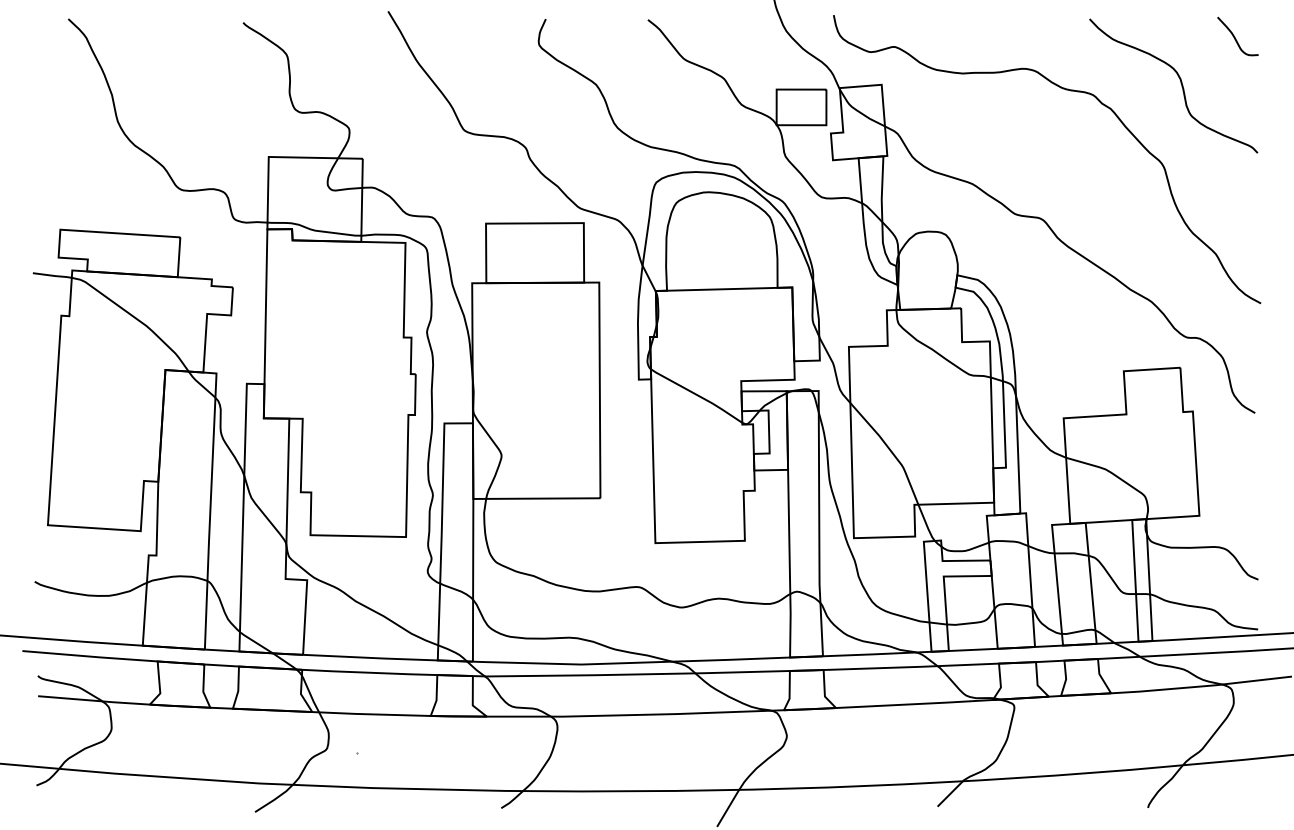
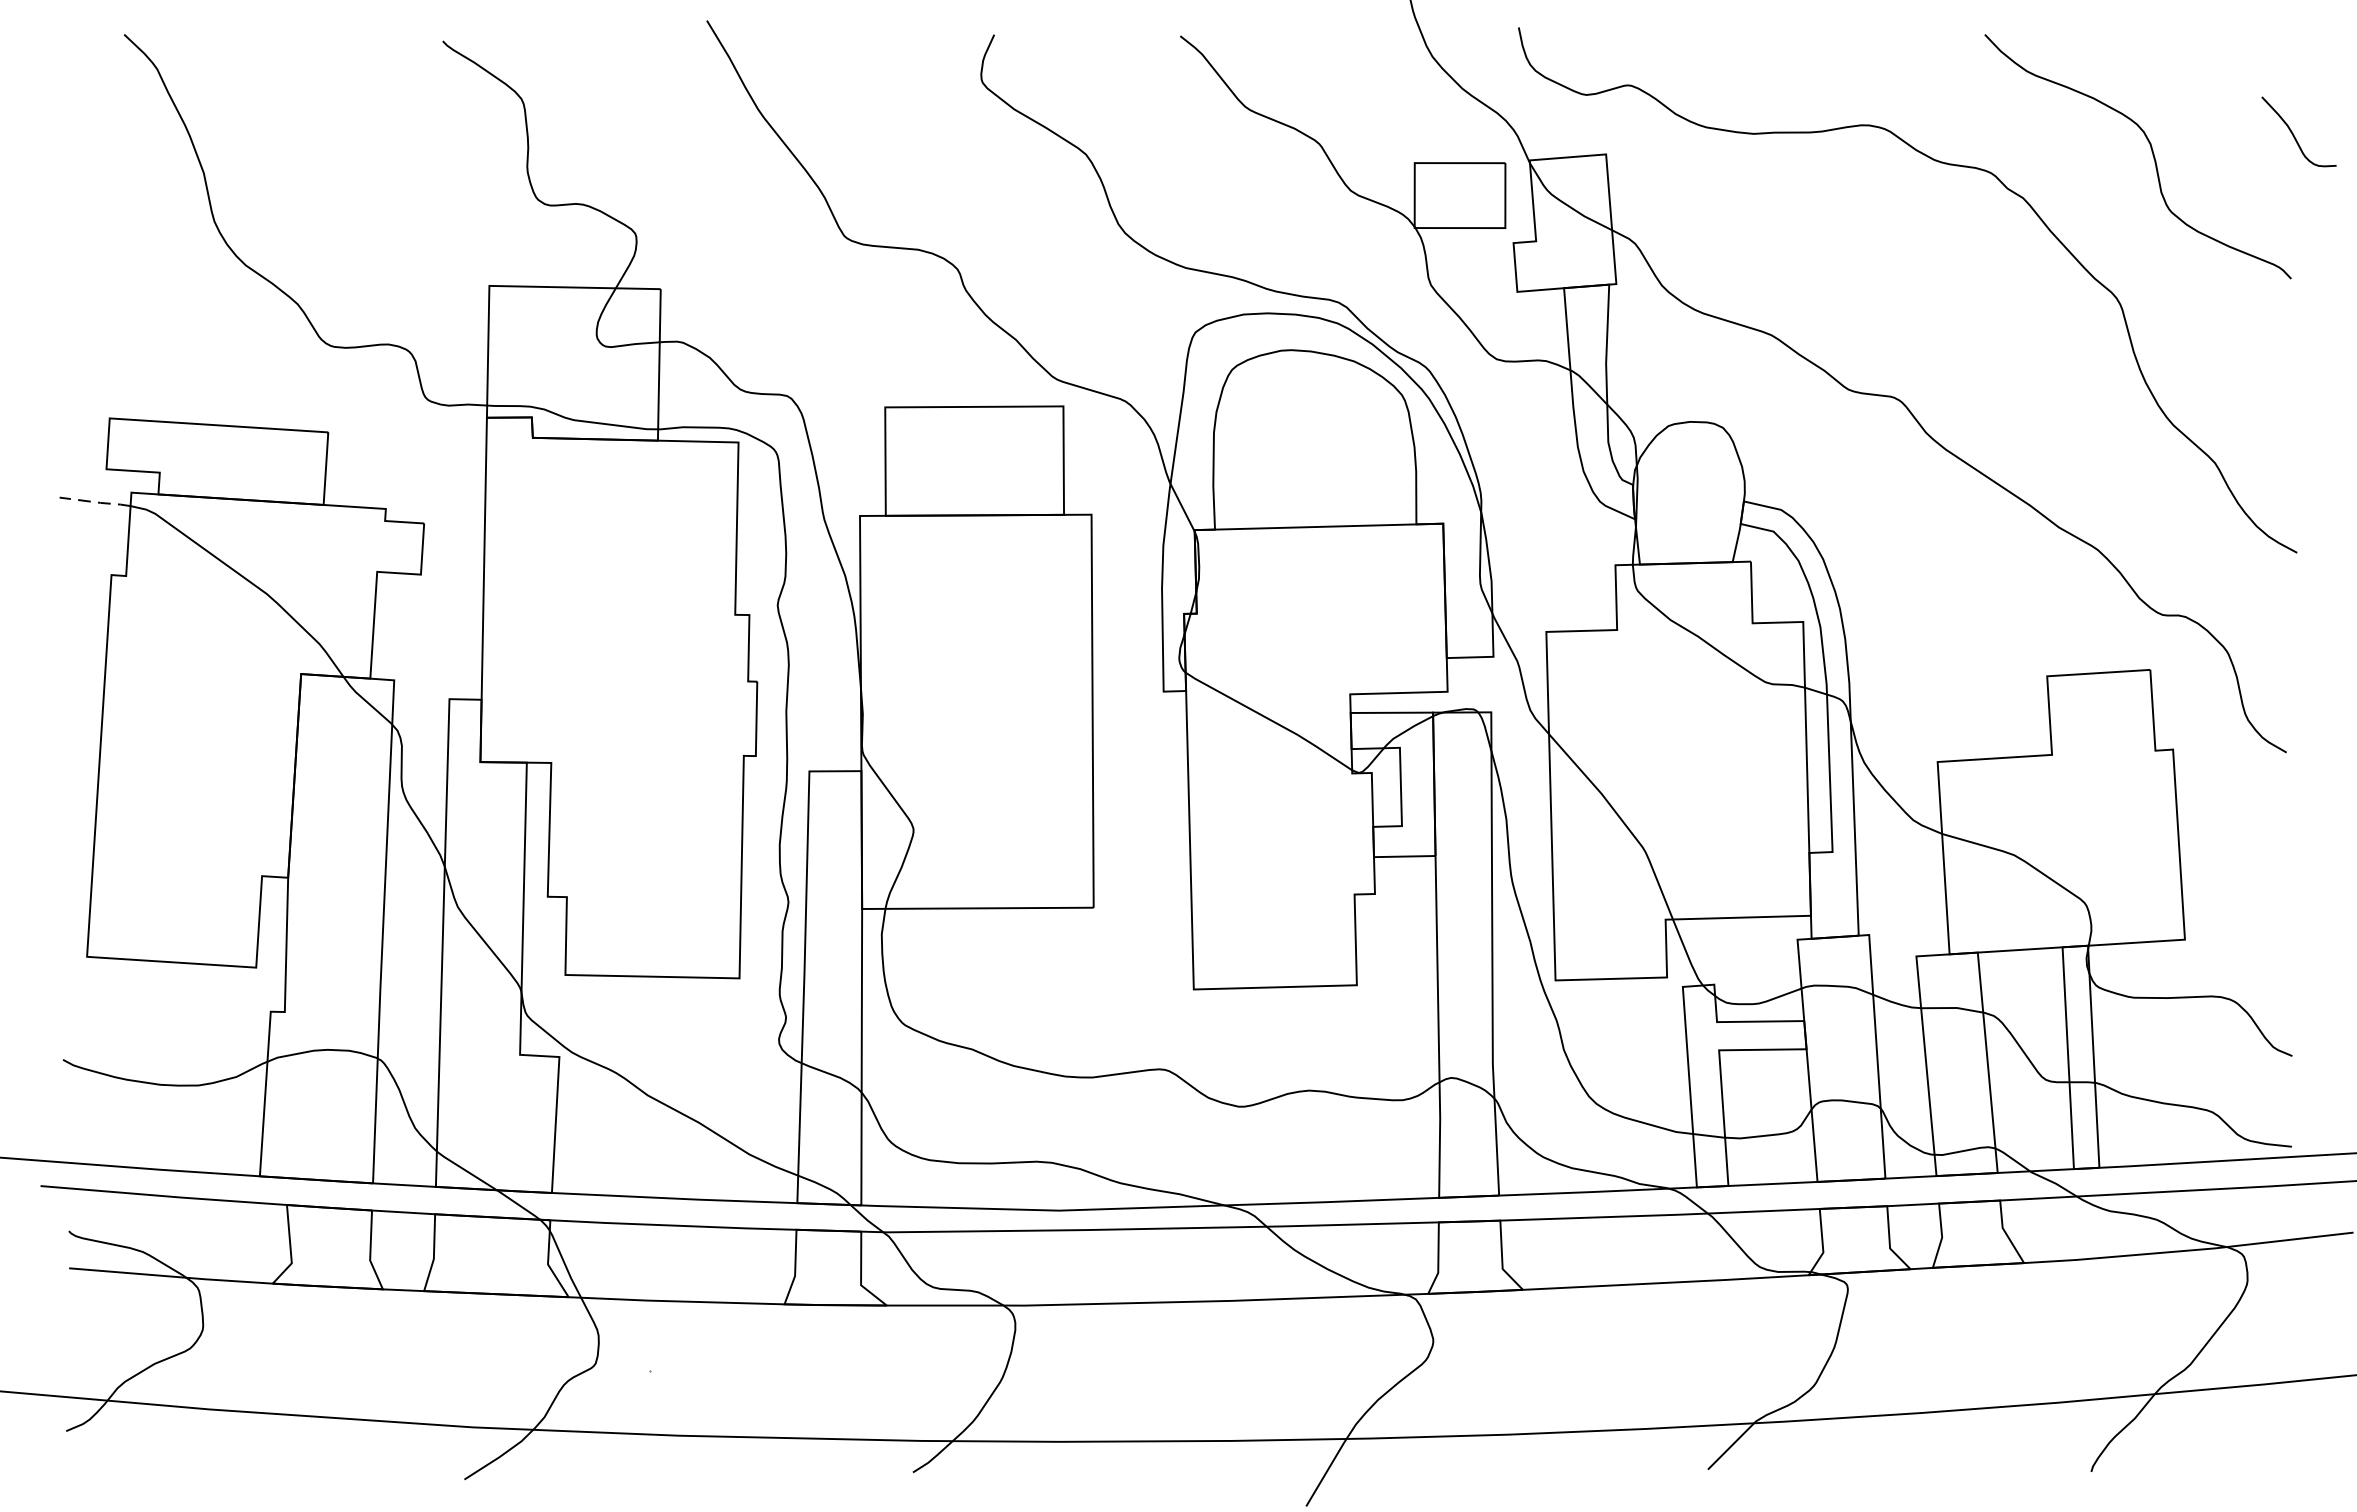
curve: (1235, 37) -> (2294, 133), moved
line: (53, 275) -> (97, 501), solid -> dashed

